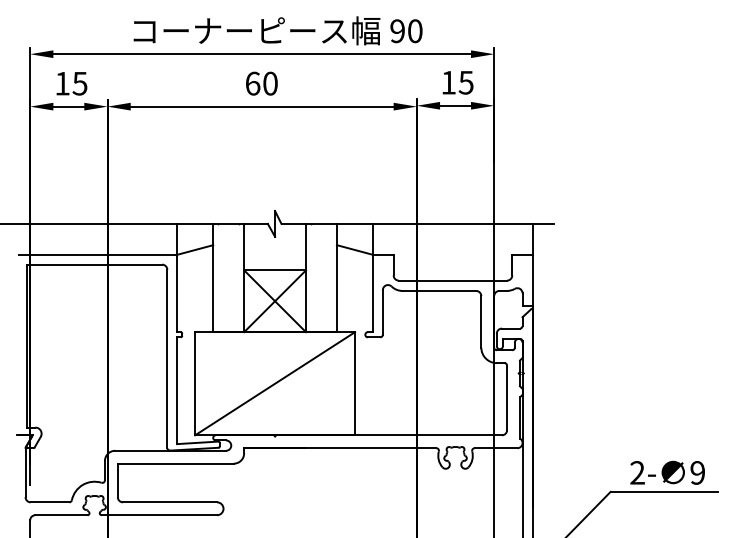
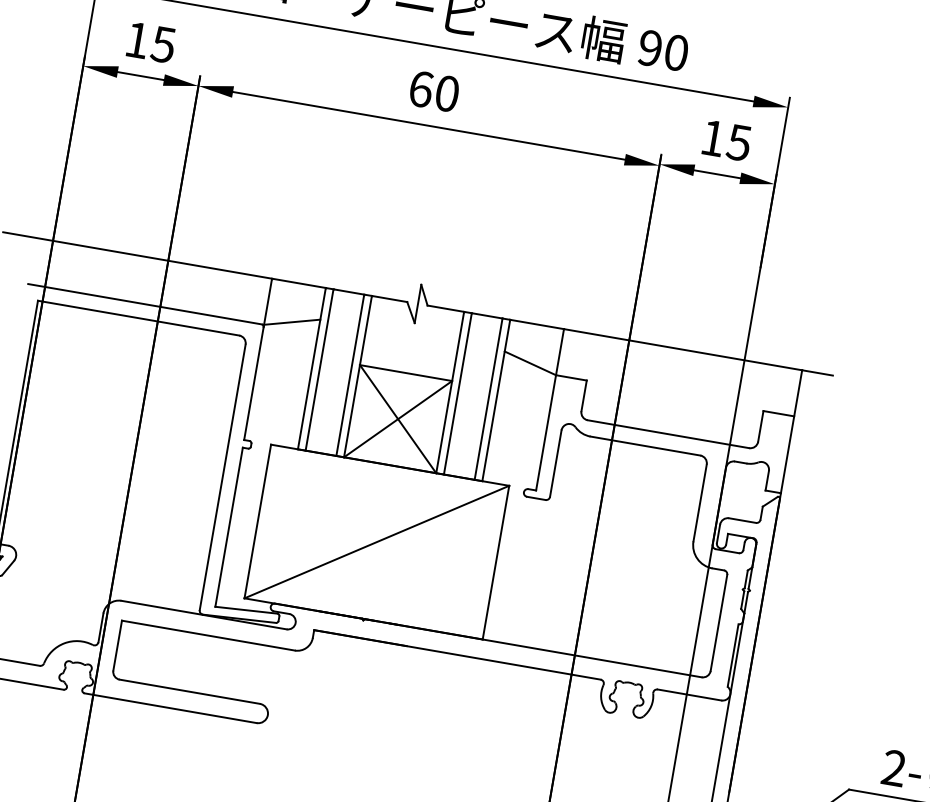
line: (218, 277) -> (319, 369), added
line: (239, 277) -> (351, 374), added
line: (311, 277) -> (458, 393), added
line: (331, 277) -> (488, 398), added

